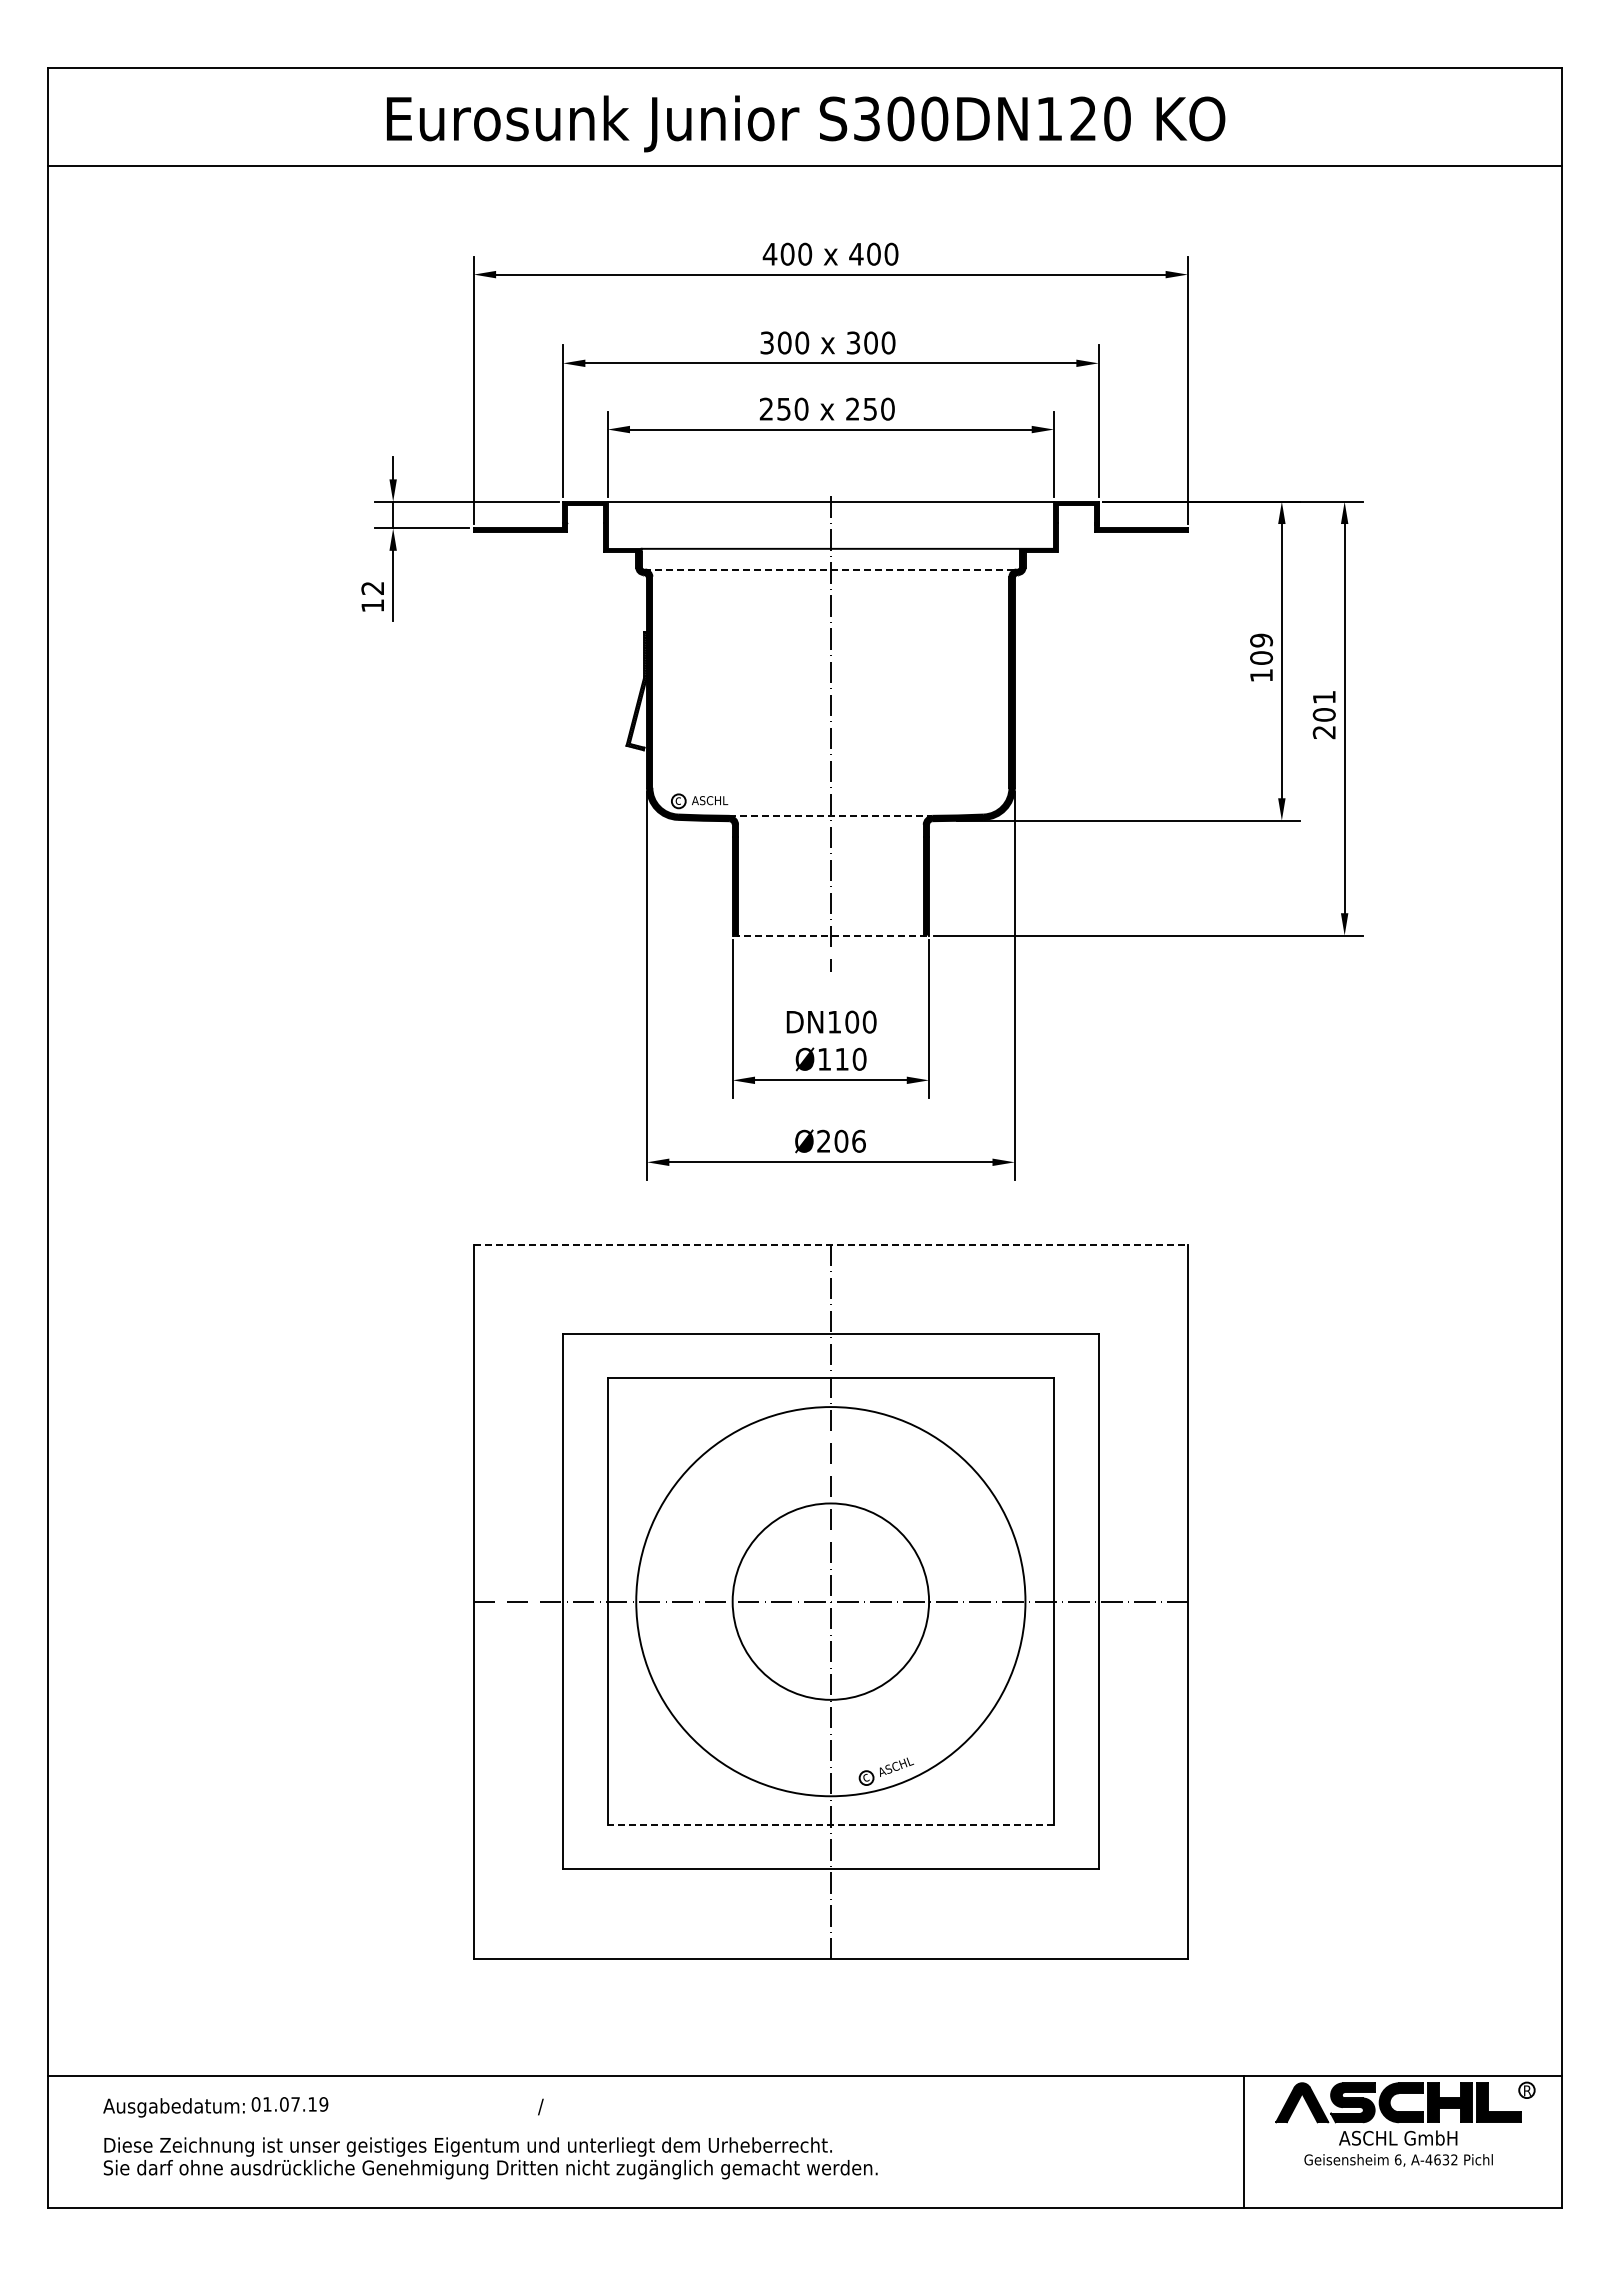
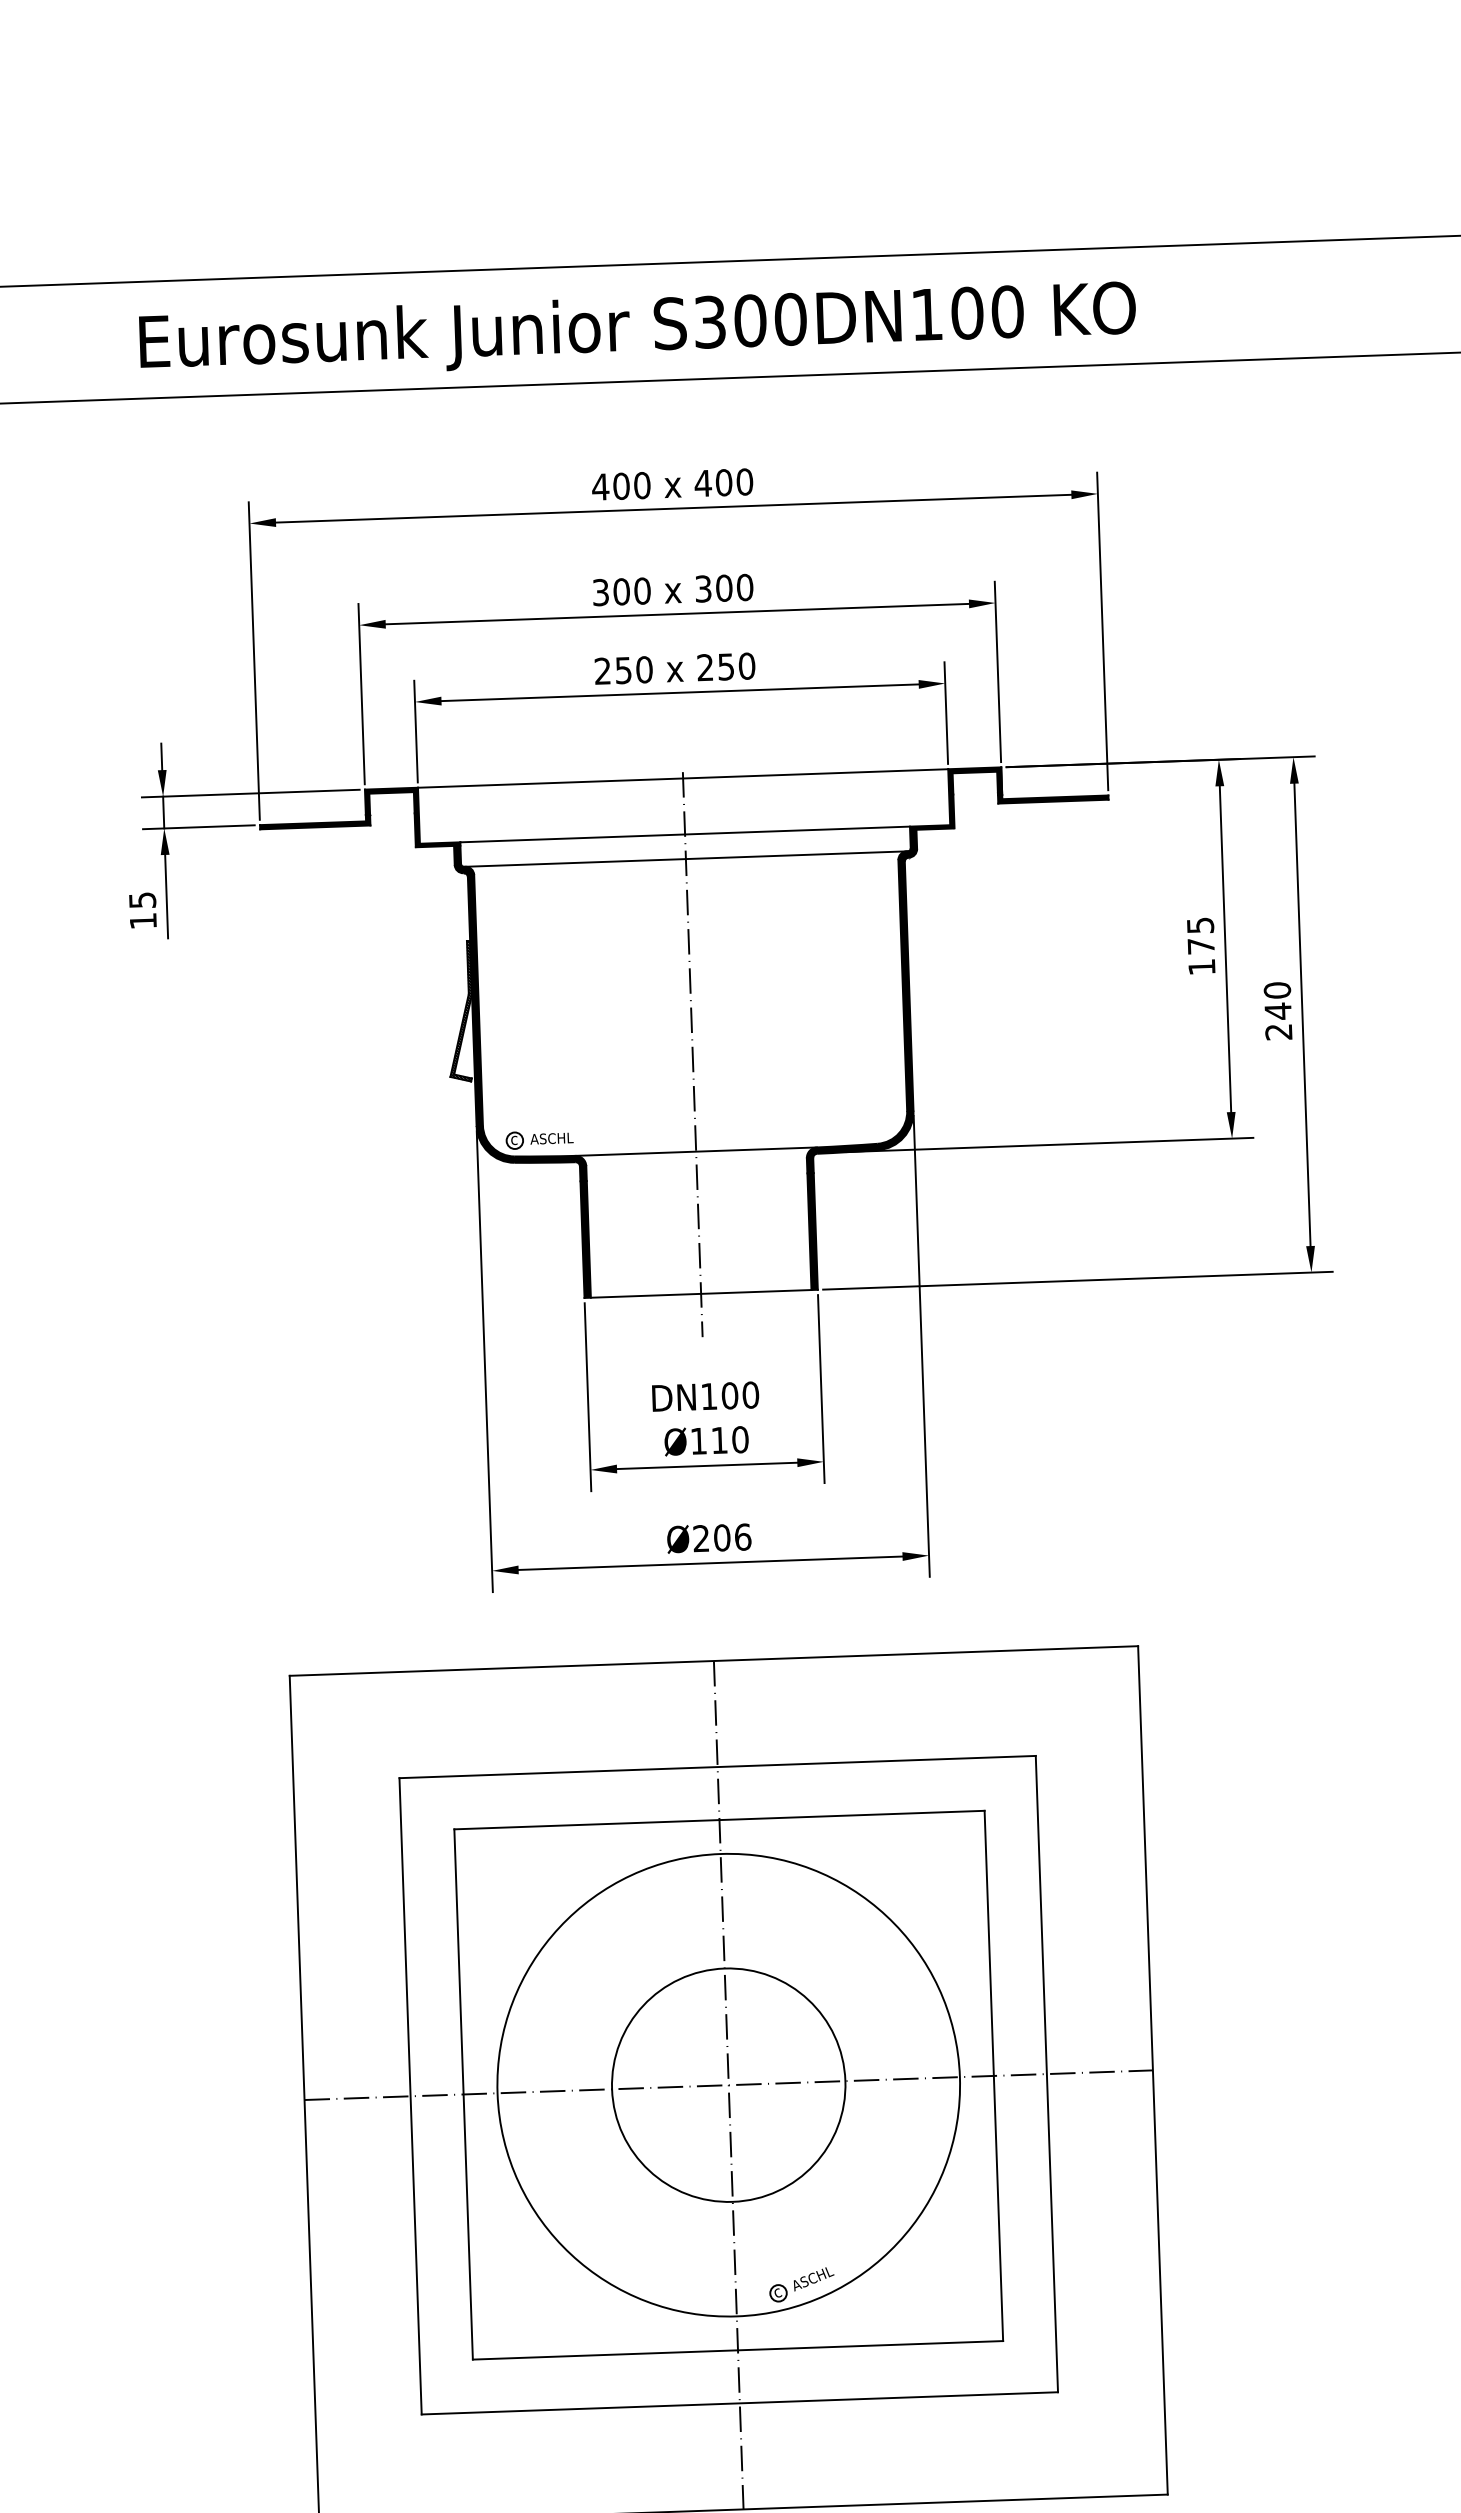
text: (1083, 118) -> (967, 312), S300DN120 -> S300DN100
line: (830, 569) -> (685, 859), dashed -> solid
text: (372, 588) -> (142, 900), 12 -> 15
text: (1261, 648) -> (1200, 935), 109 -> 175
text: (1323, 706) -> (1276, 1001), 201 -> 240
line: (830, 815) -> (695, 1151), dashed -> solid
line: (831, 935) -> (701, 1293), dashed -> solid
line: (831, 1244) -> (714, 1660), dashed -> solid
line: (830, 1824) -> (737, 2349), dashed -> solid

